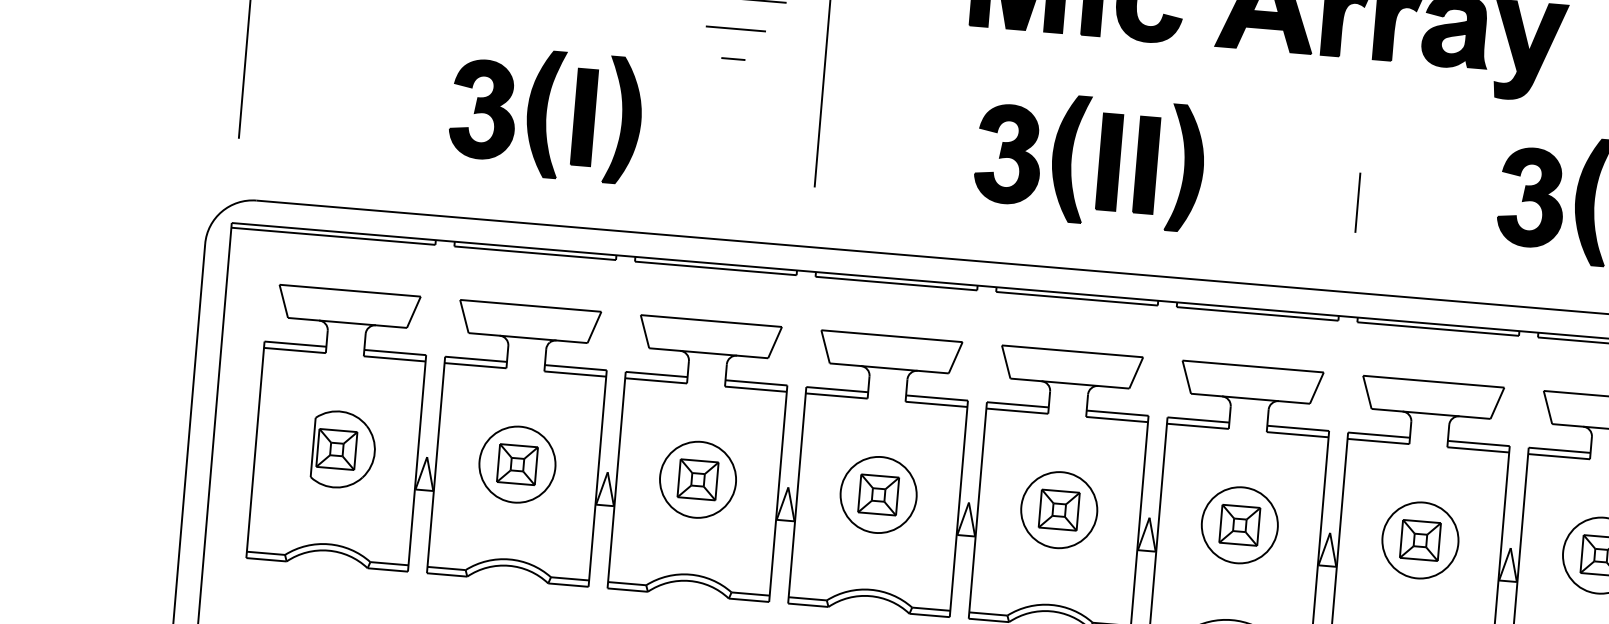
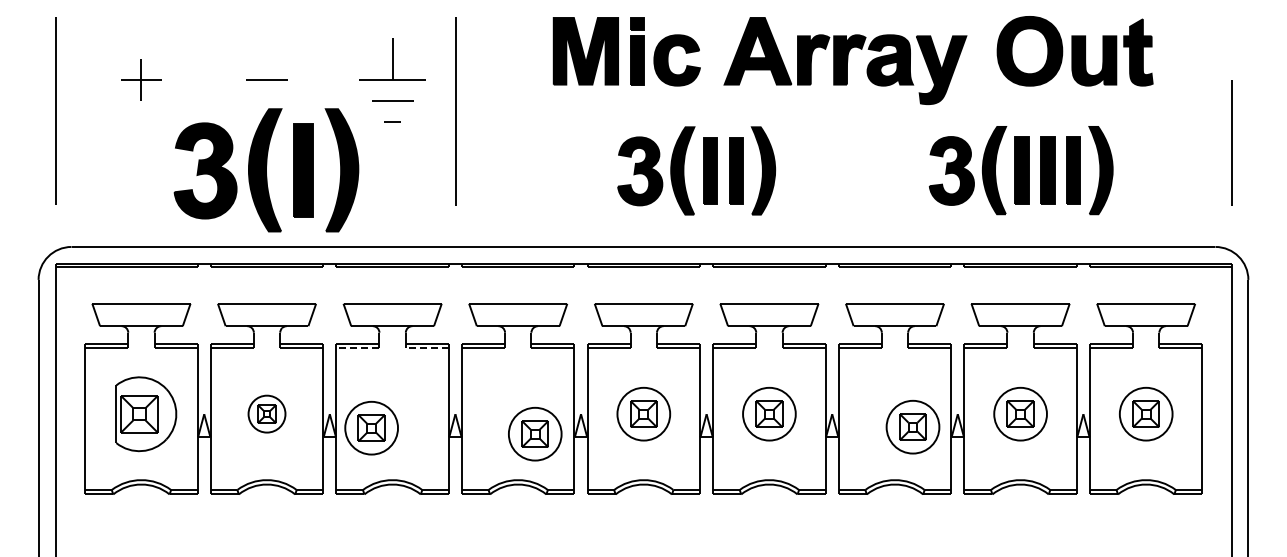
part: (546, 114) -> (266, 170), size x1.4
part: (1099, 160) -> (703, 170), moved
line: (1356, 202) -> (831, 184), removed
line: (655, 381) -> (357, 348), solid -> dashed
line: (756, 389) -> (427, 348), solid -> dashed
part: (344, 449) -> (146, 413), size x1.4
part: (516, 463) -> (266, 413), size x0.7
part: (697, 478) -> (371, 427), moved
part: (879, 494) -> (535, 433), moved
part: (1419, 539) -> (912, 426), moved

